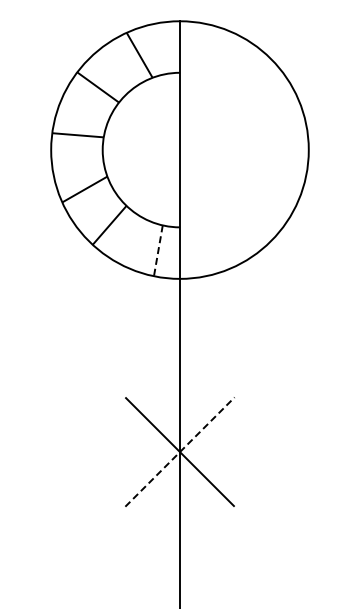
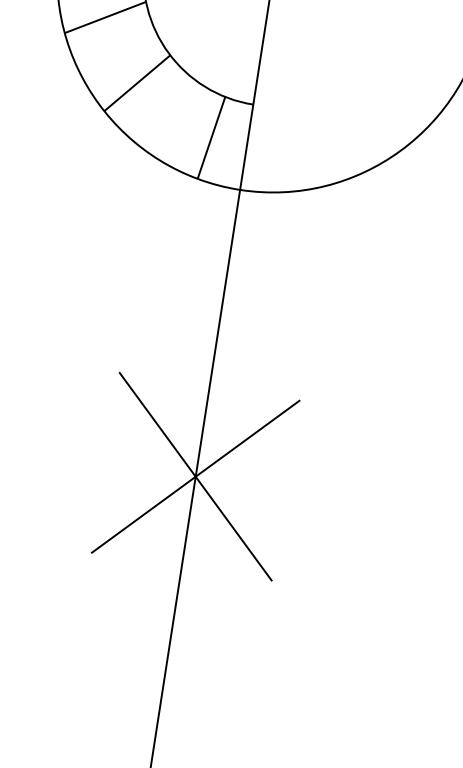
line: (158, 250) -> (211, 137), dashed -> solid
line: (180, 451) -> (196, 475), dashed -> solid

